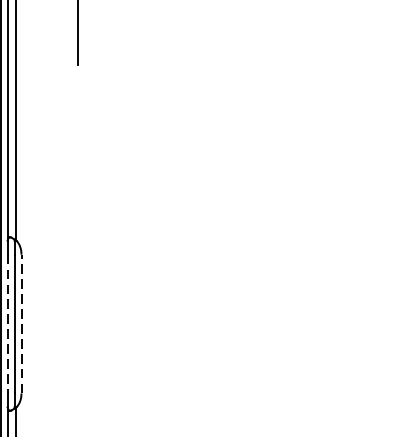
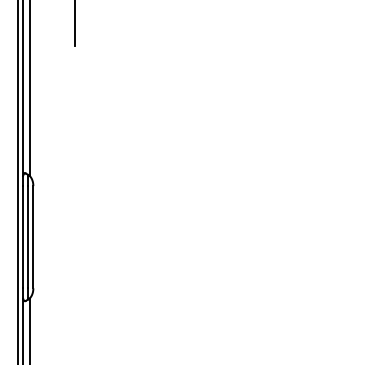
line: (21, 323) -> (33, 236), dashed -> solid
line: (8, 324) -> (23, 237), dashed -> solid

